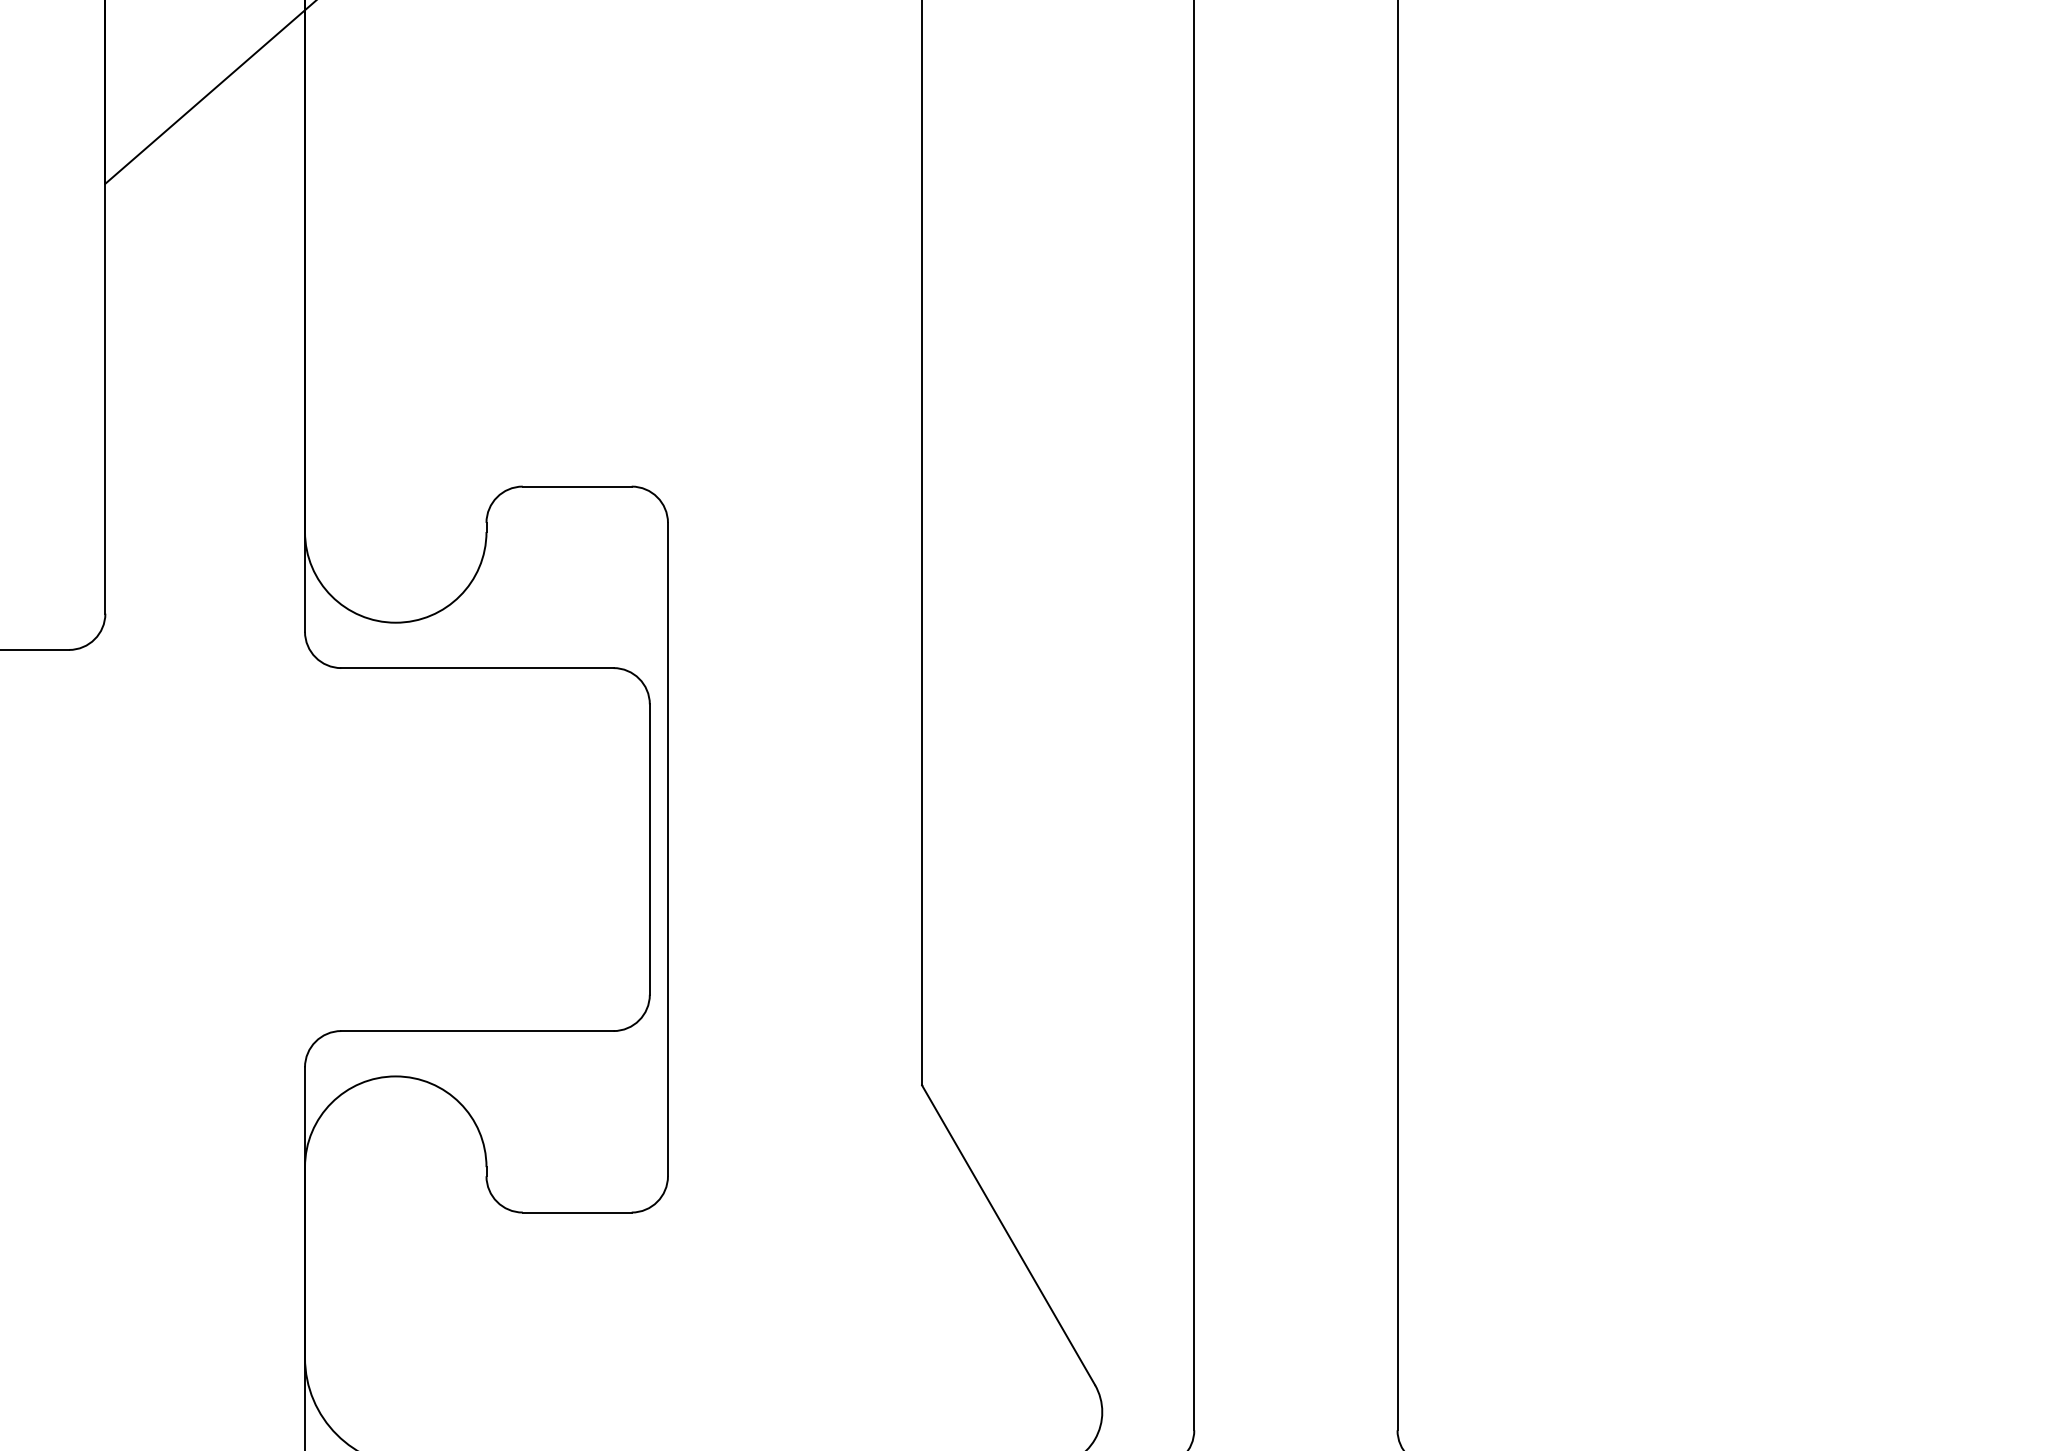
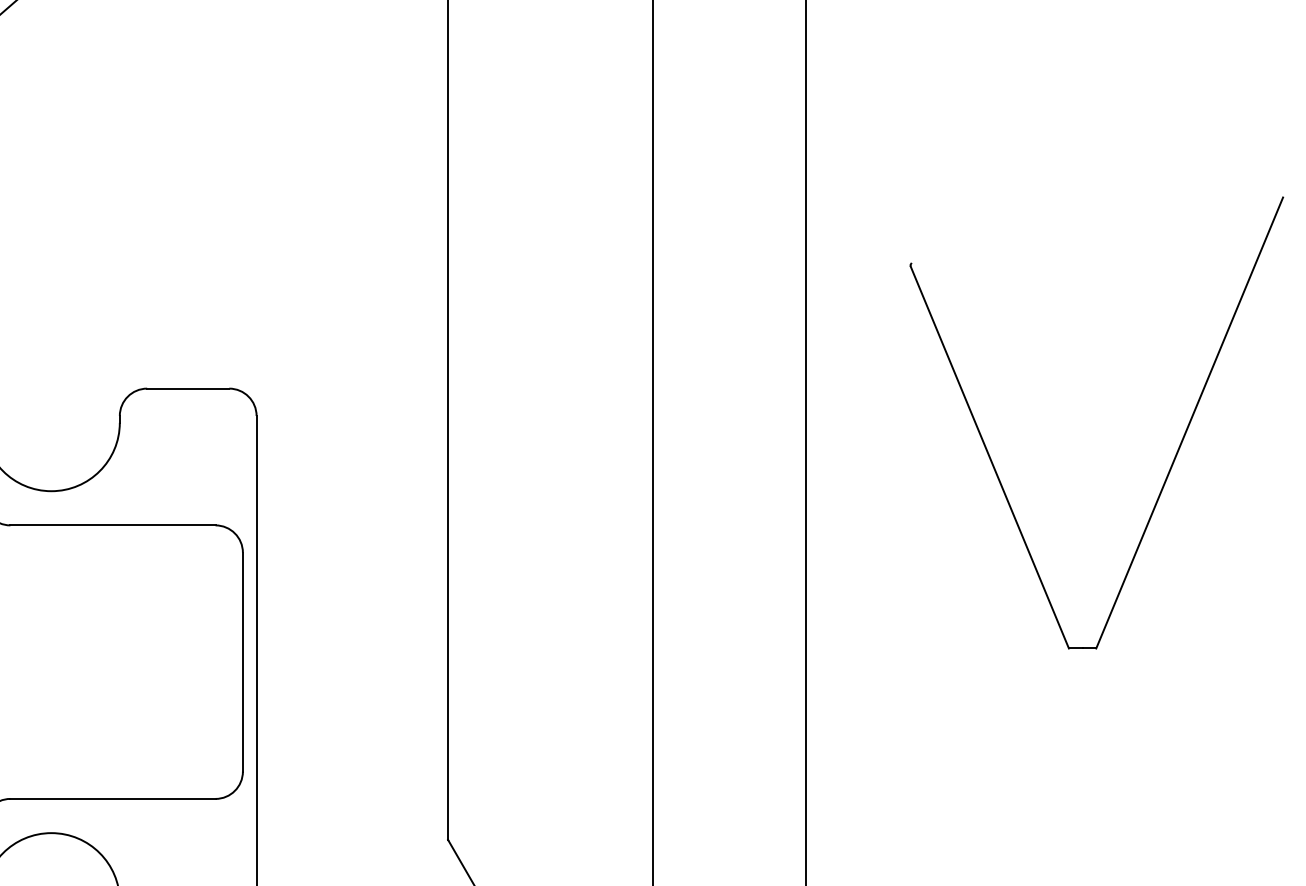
part: (1886, 576) -> (1174, 456), added

